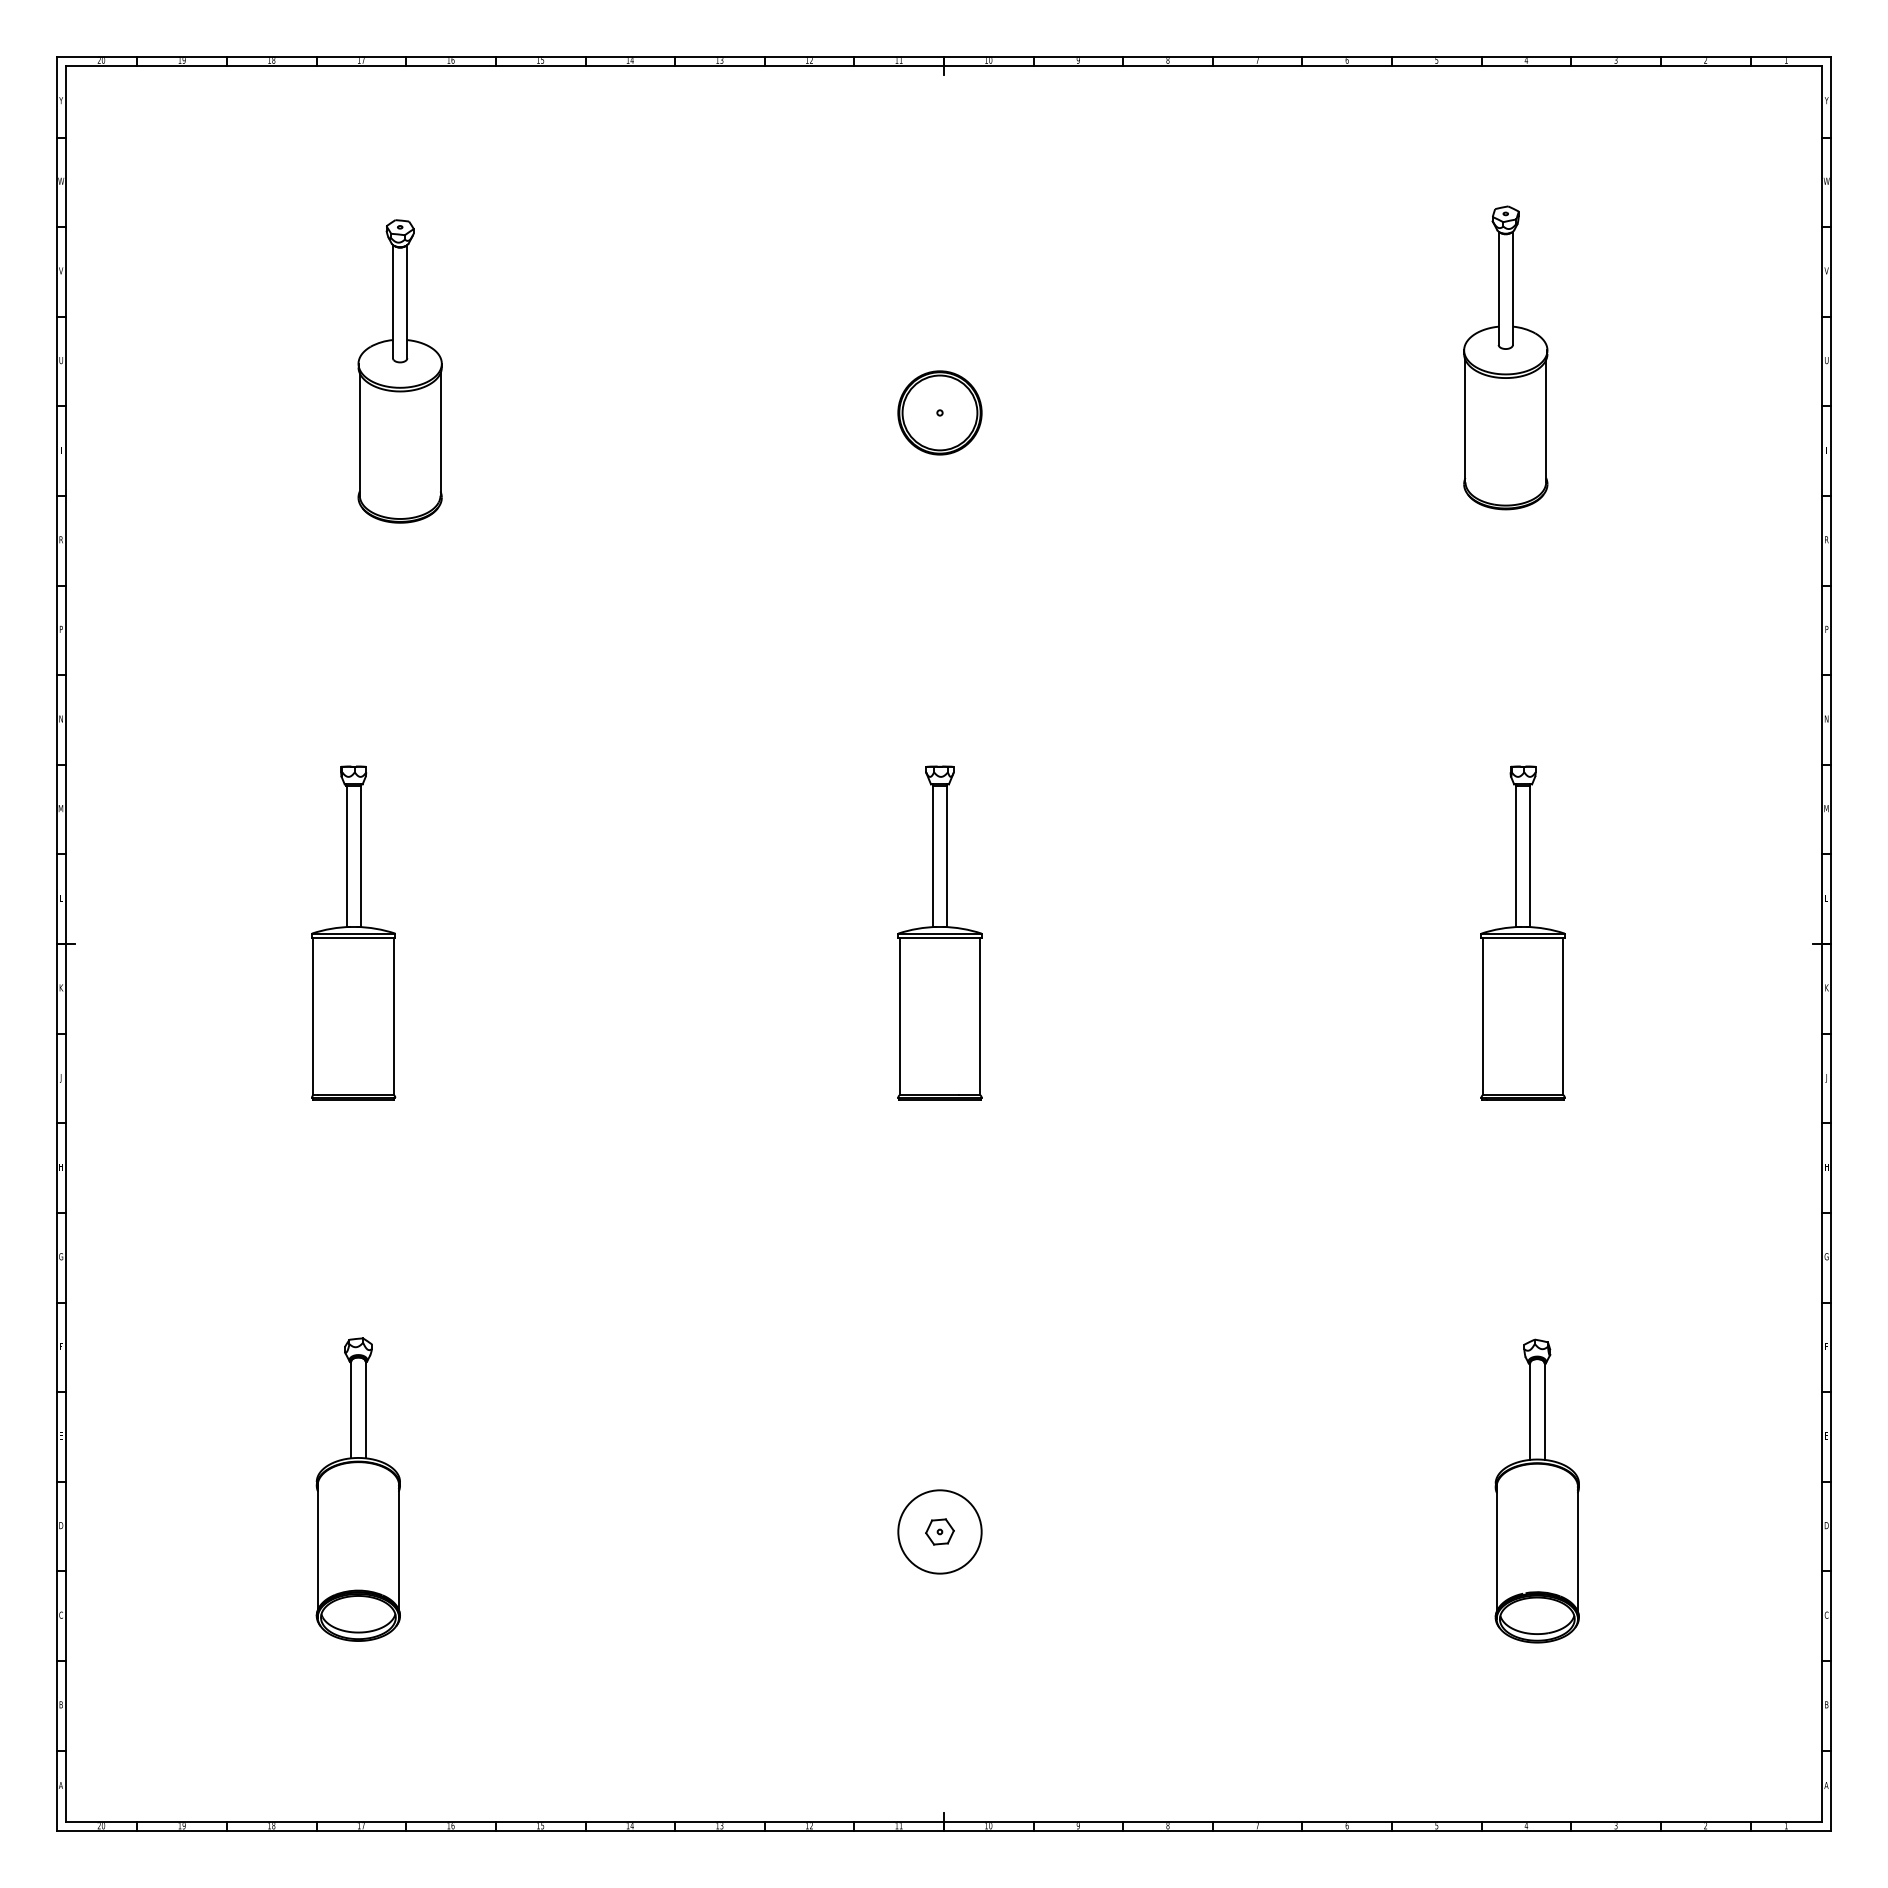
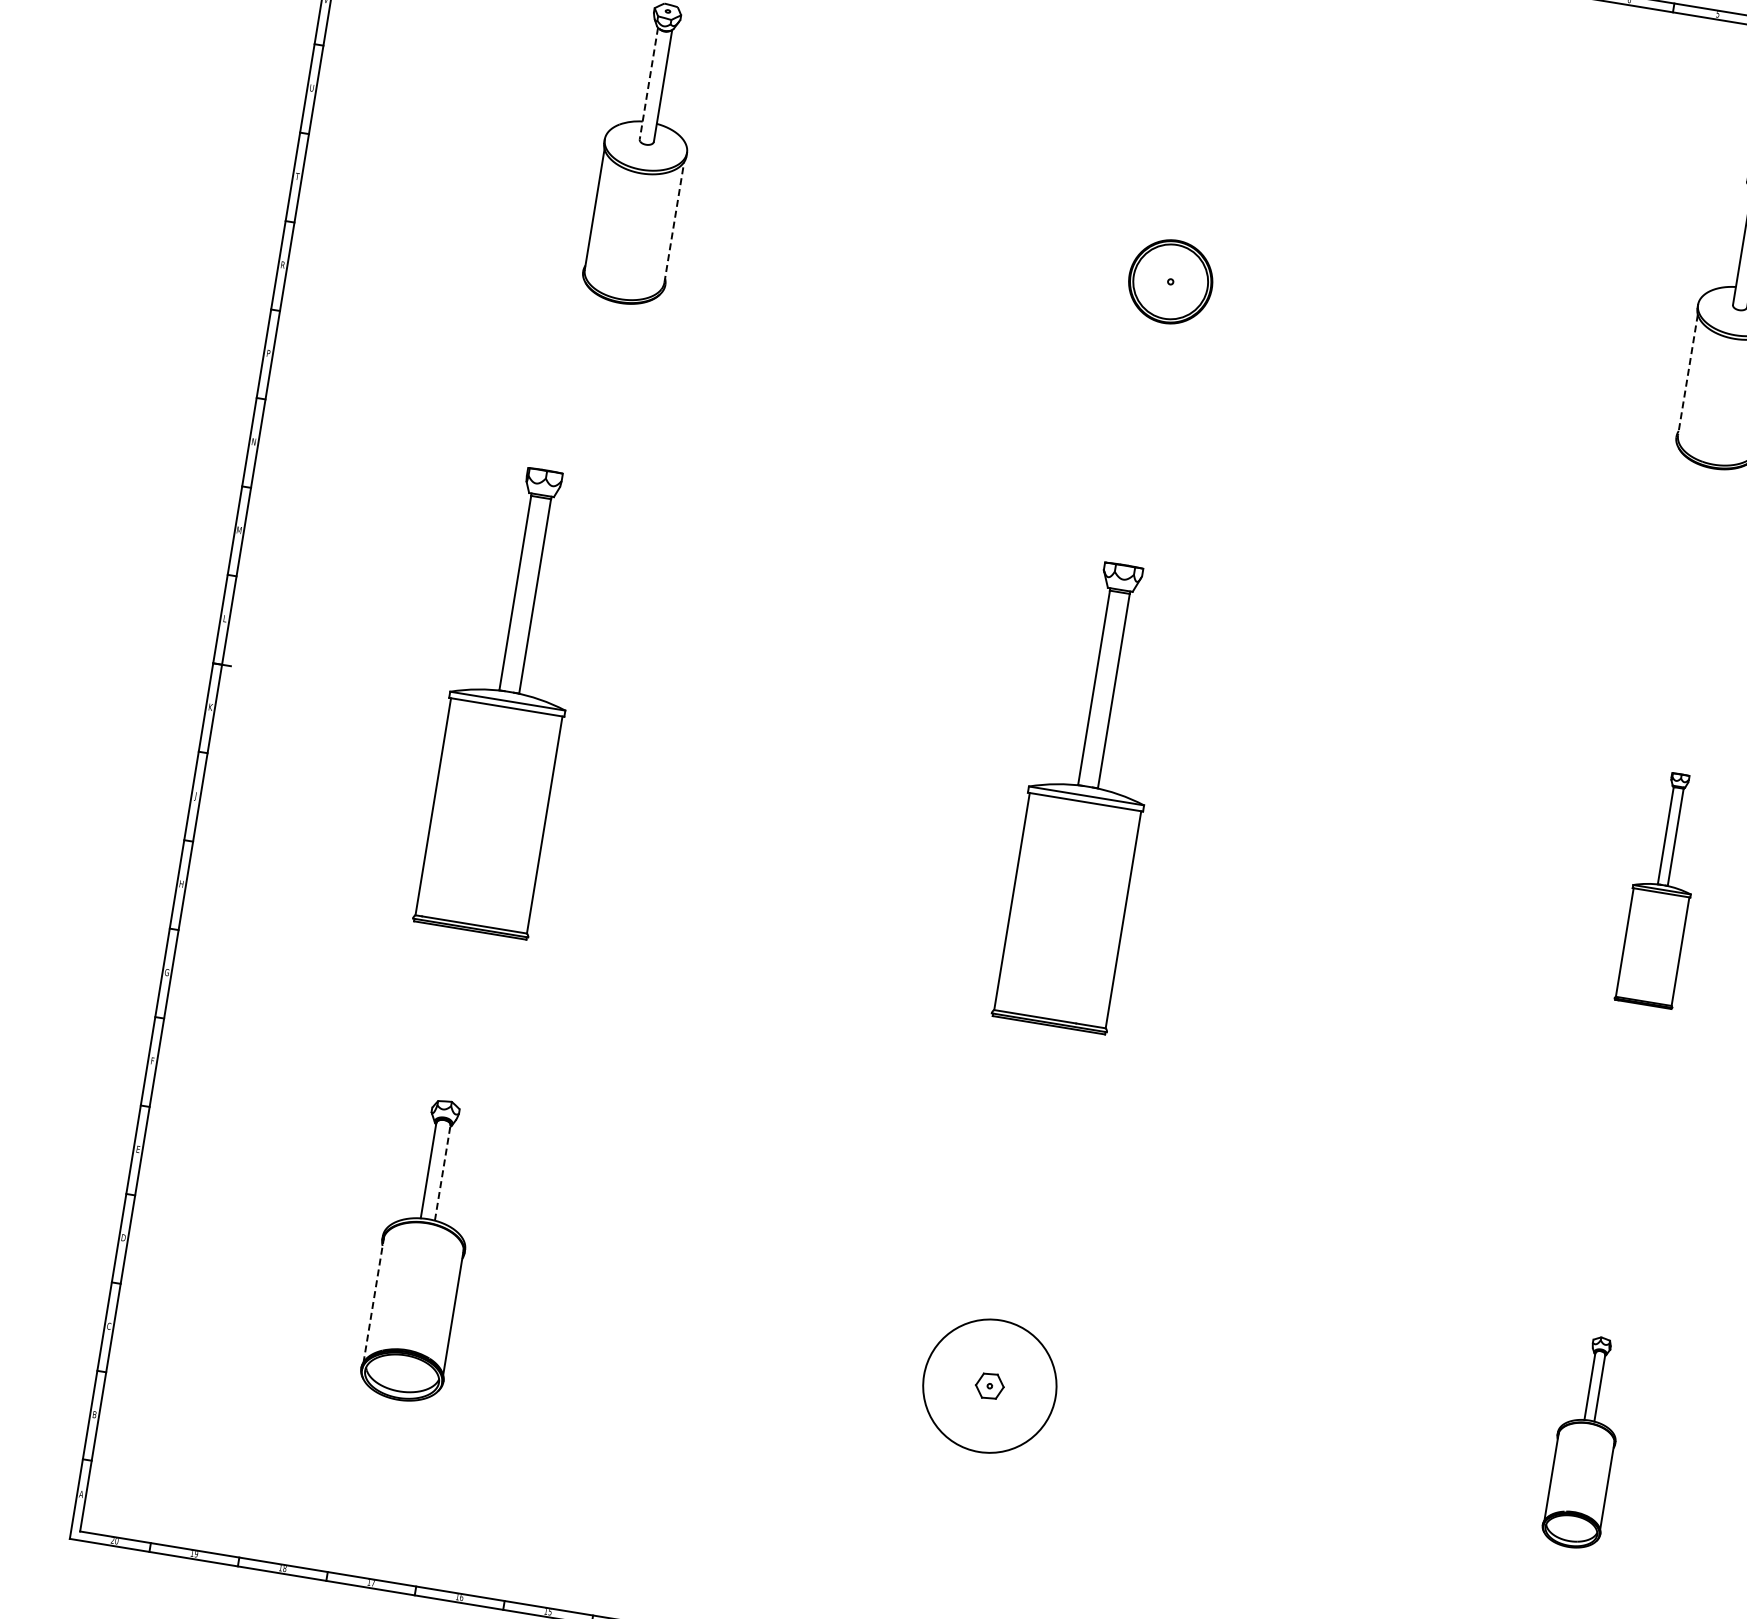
line: (393, 301) -> (649, 83), solid -> dashed
line: (1465, 421) -> (1687, 375), solid -> dashed
line: (440, 434) -> (674, 222), solid -> dashed
part: (353, 932) -> (507, 699), size x1.4
part: (939, 932) -> (1086, 794), size x1.4
part: (1522, 932) -> (1661, 888), size x0.7
line: (365, 1409) -> (442, 1172), solid -> dashed
part: (1536, 1490) -> (1585, 1441), size x0.7
circle: (939, 1531) -> (989, 1385), size x1.6
line: (318, 1546) -> (374, 1300), solid -> dashed

